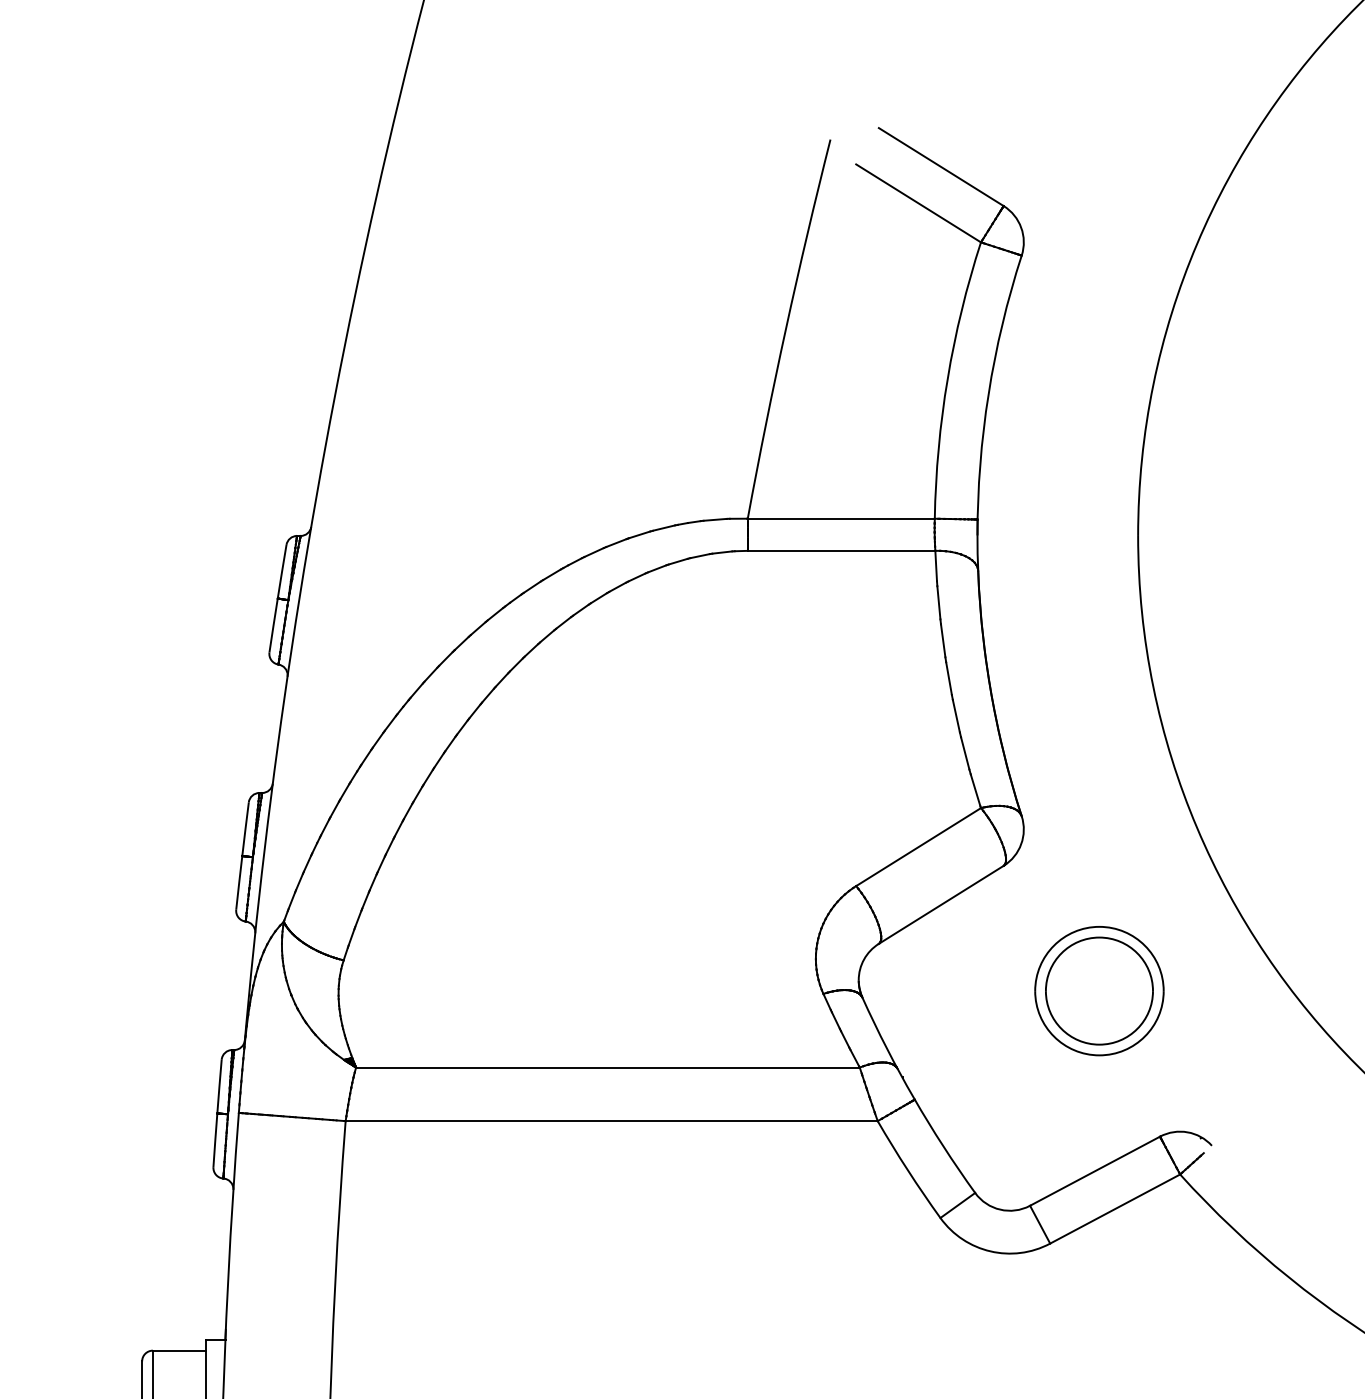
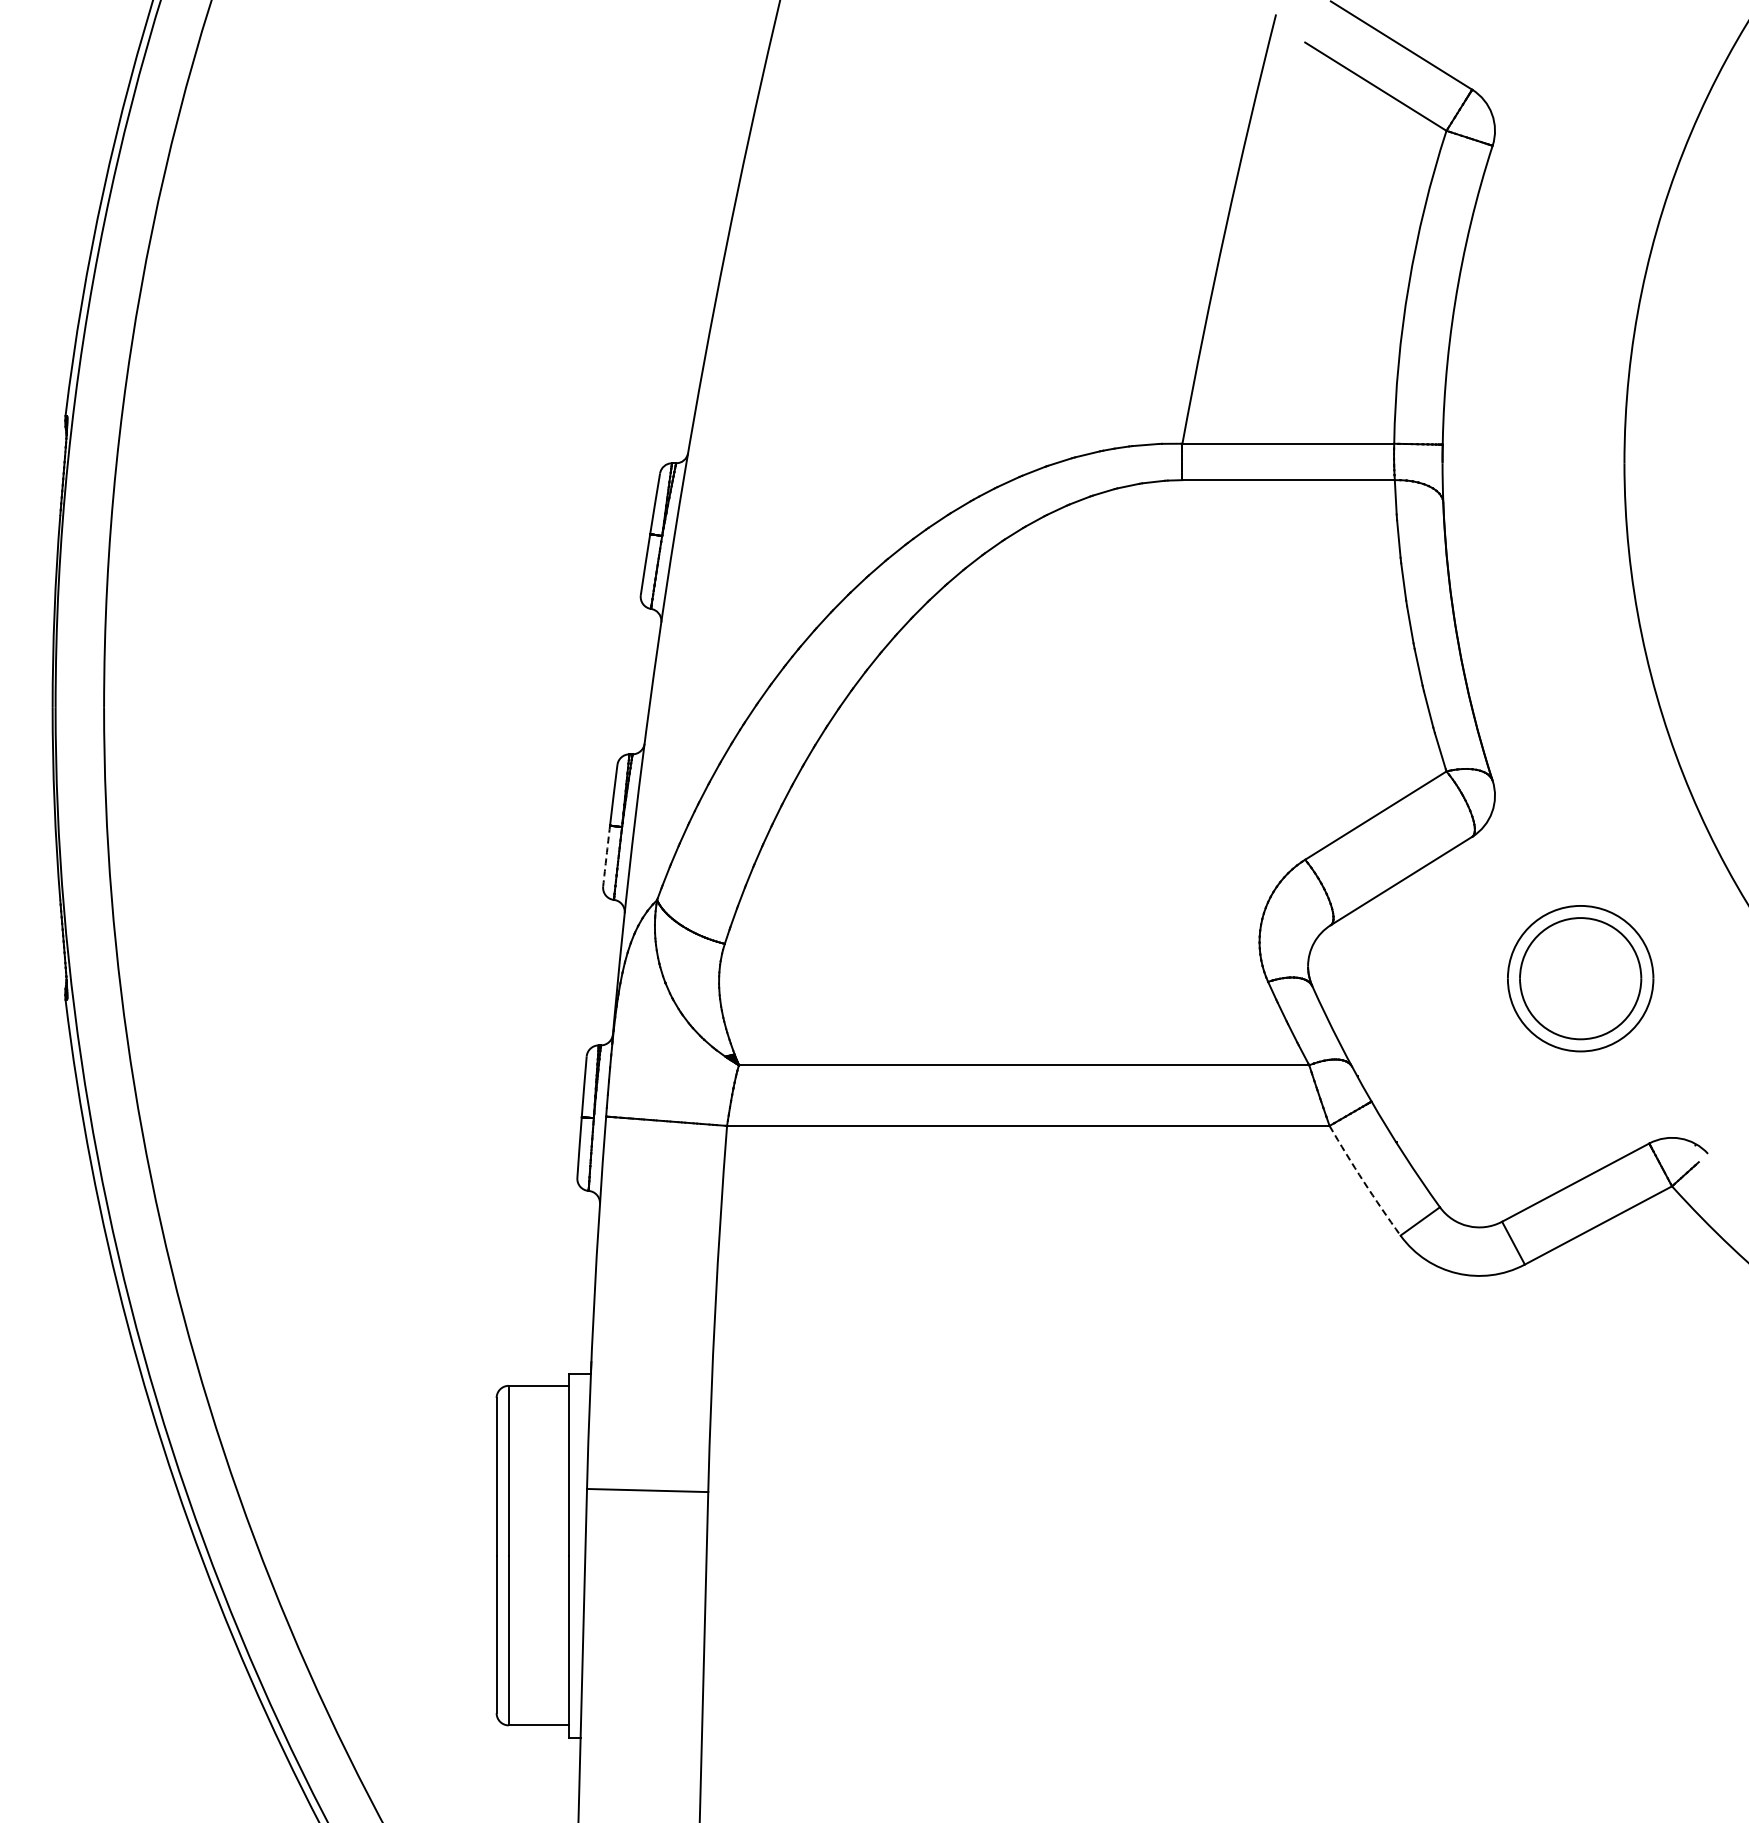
arc: (239, 883) -> (606, 856), solid -> dashed
arc: (907, 1170) -> (1363, 1181), solid -> dashed

